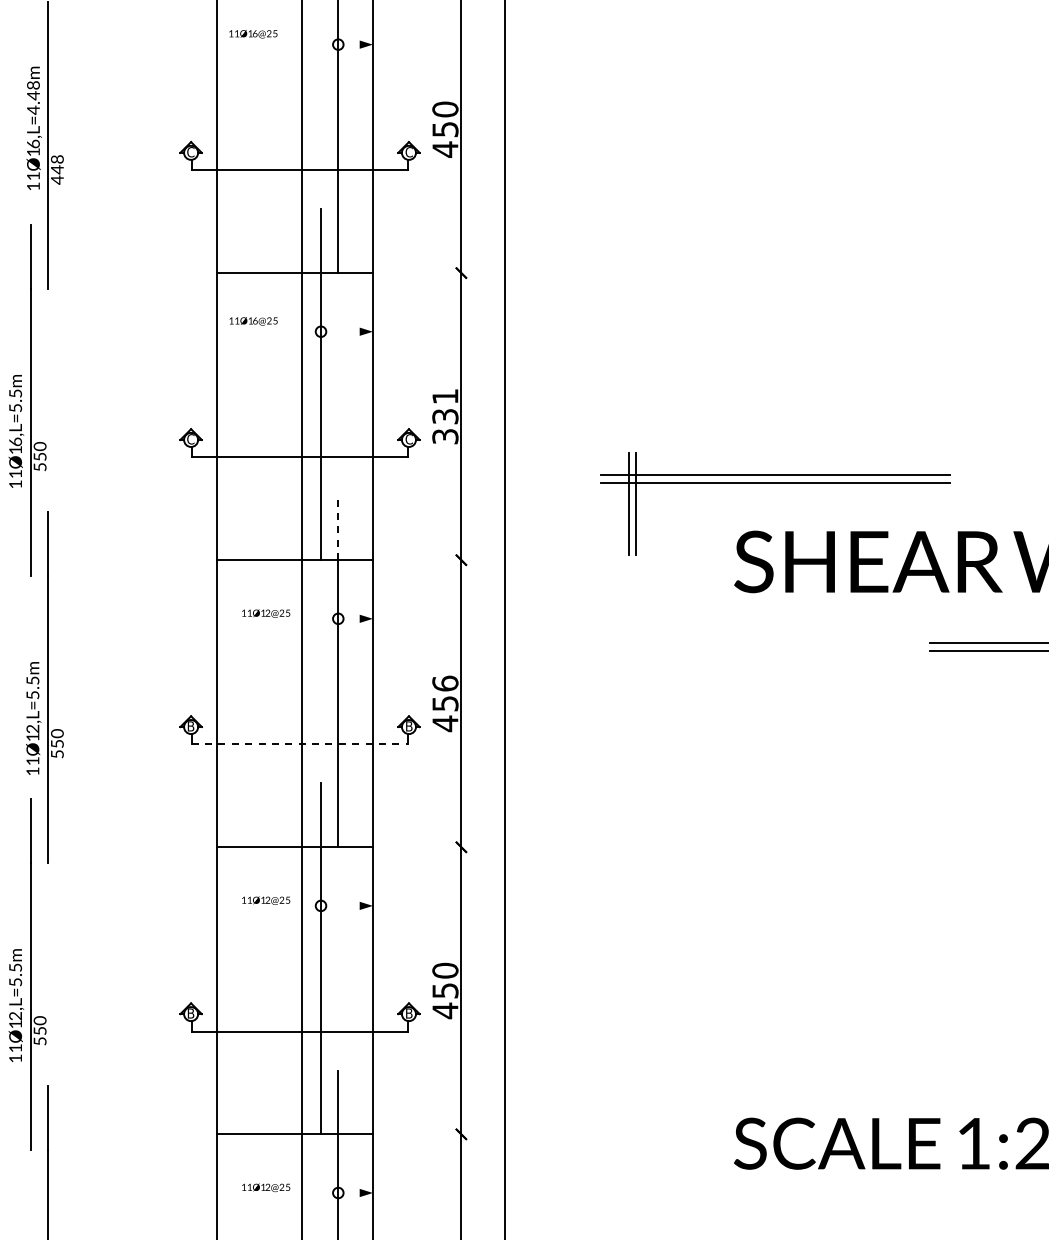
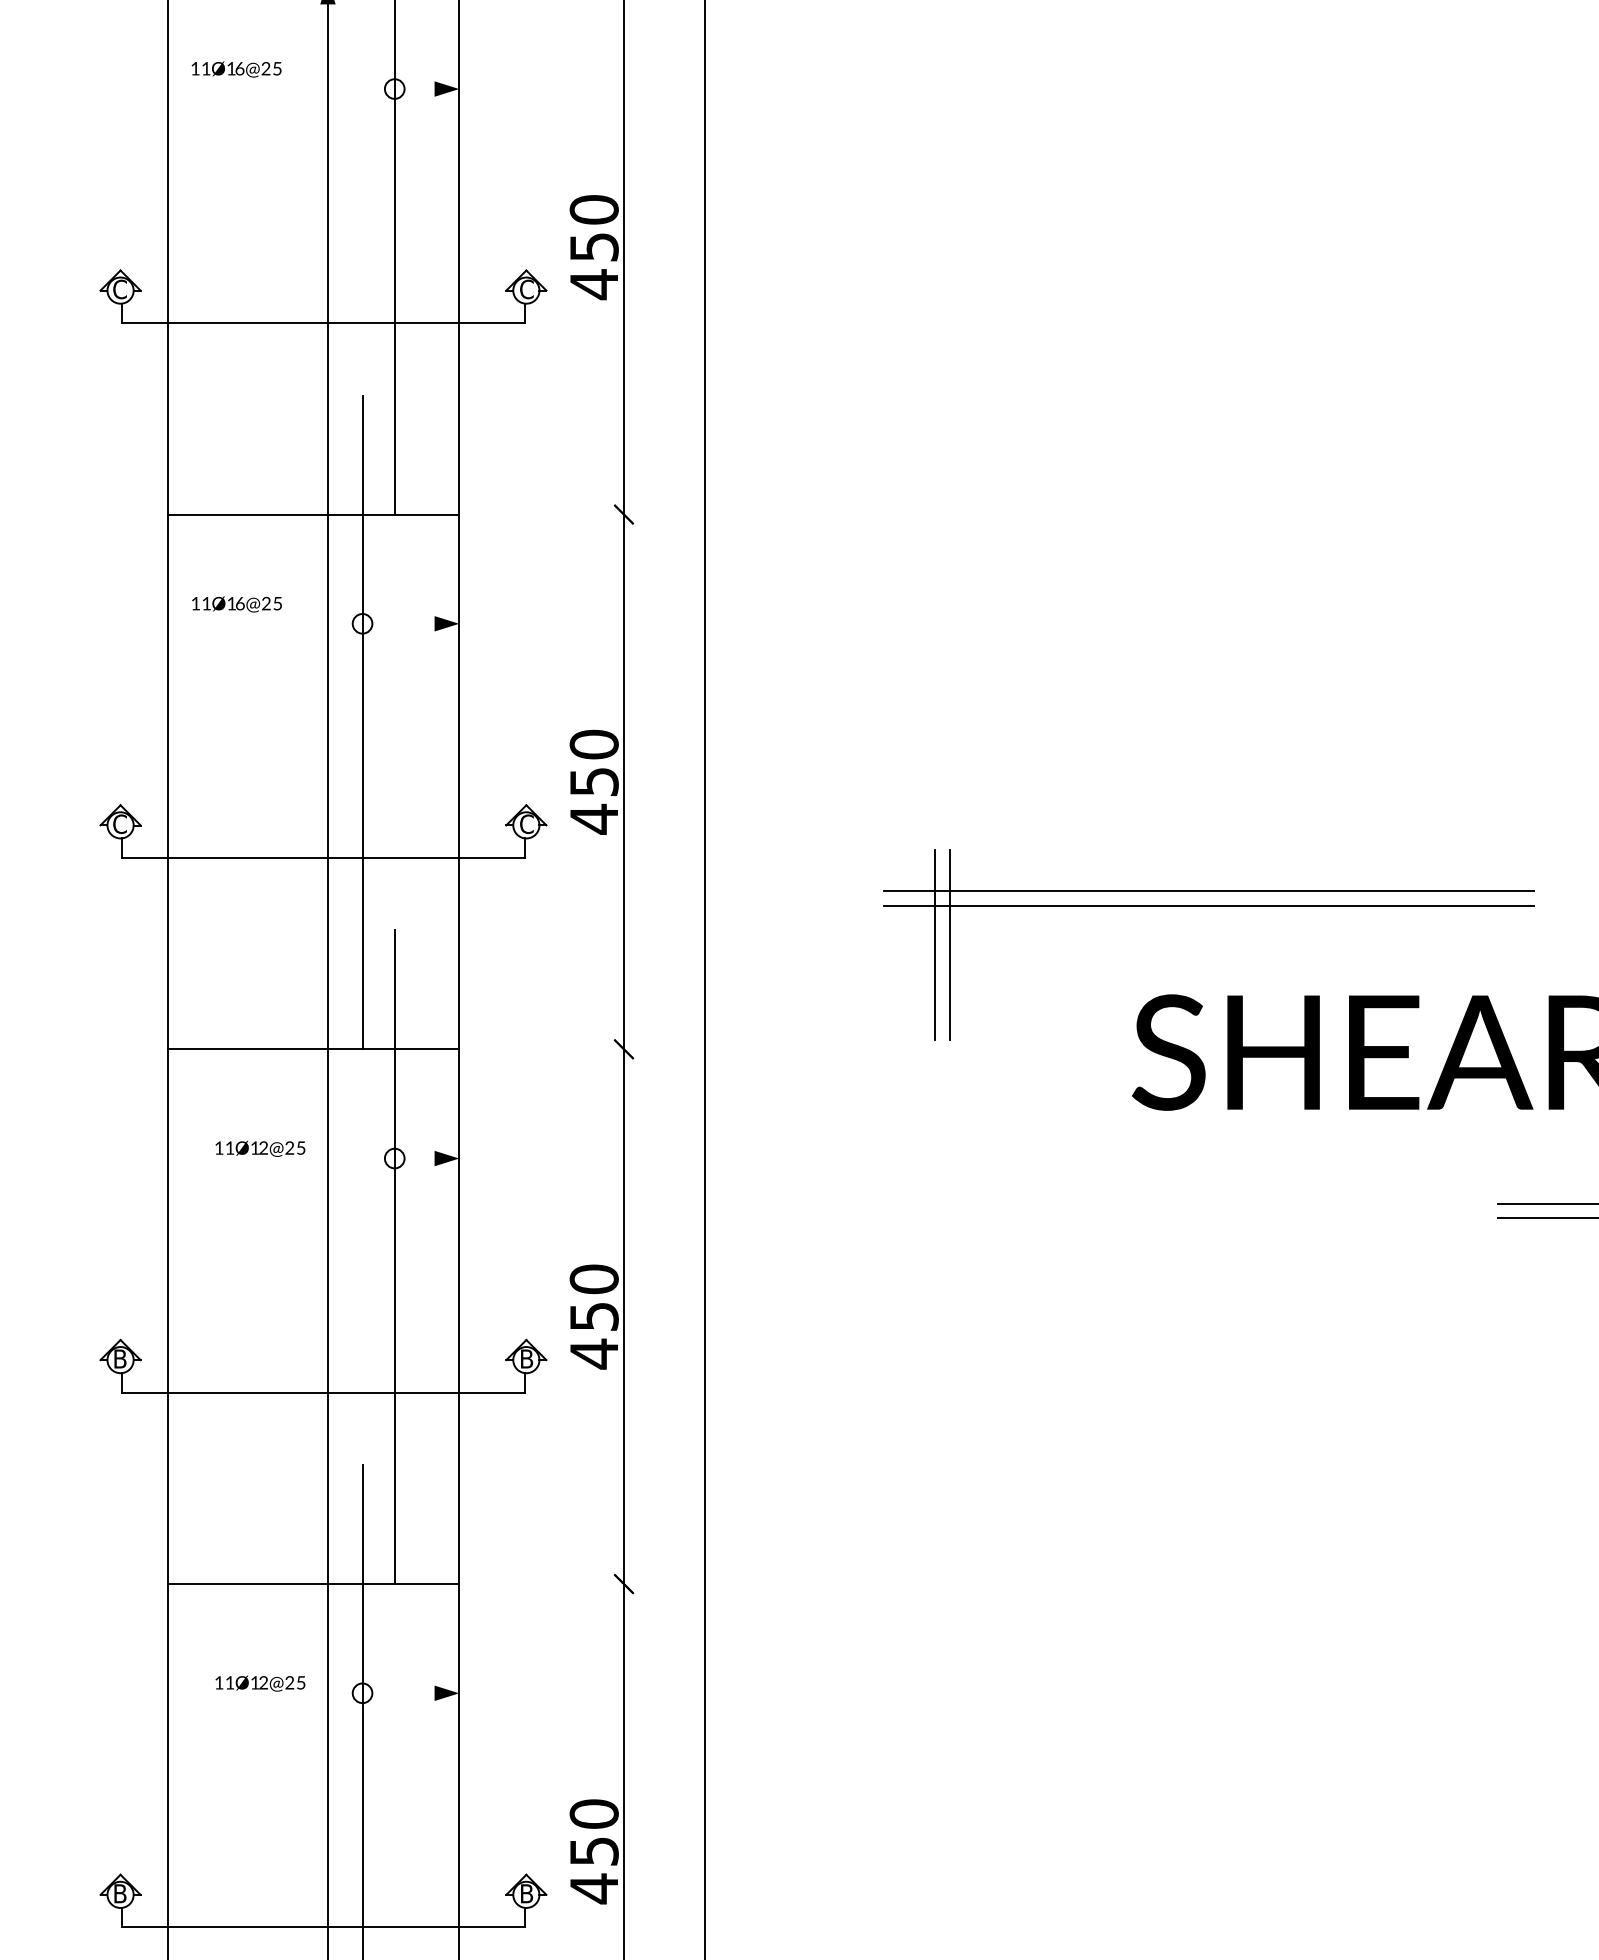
text: (445, 416) -> (594, 781), 331 -> 450
line: (338, 528) -> (395, 990), dashed -> solid
text: (445, 683) -> (594, 1279), 456 -> 450
line: (300, 744) -> (324, 1392), dashed -> solid

